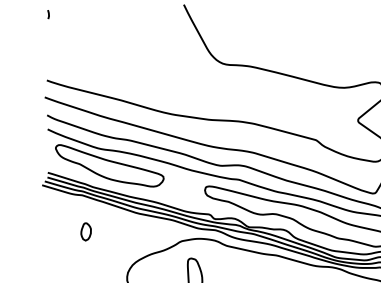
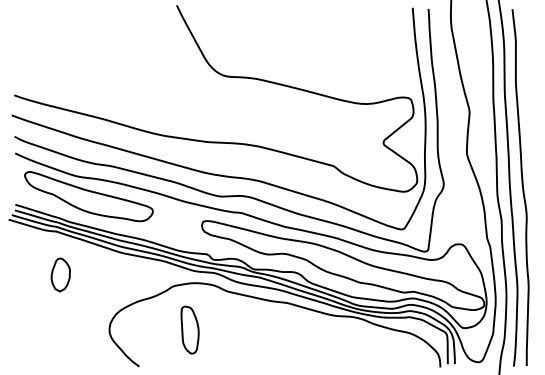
line: (47, 14) -> (15, 16), removed
part: (85, 231) -> (60, 274), size x1.6

